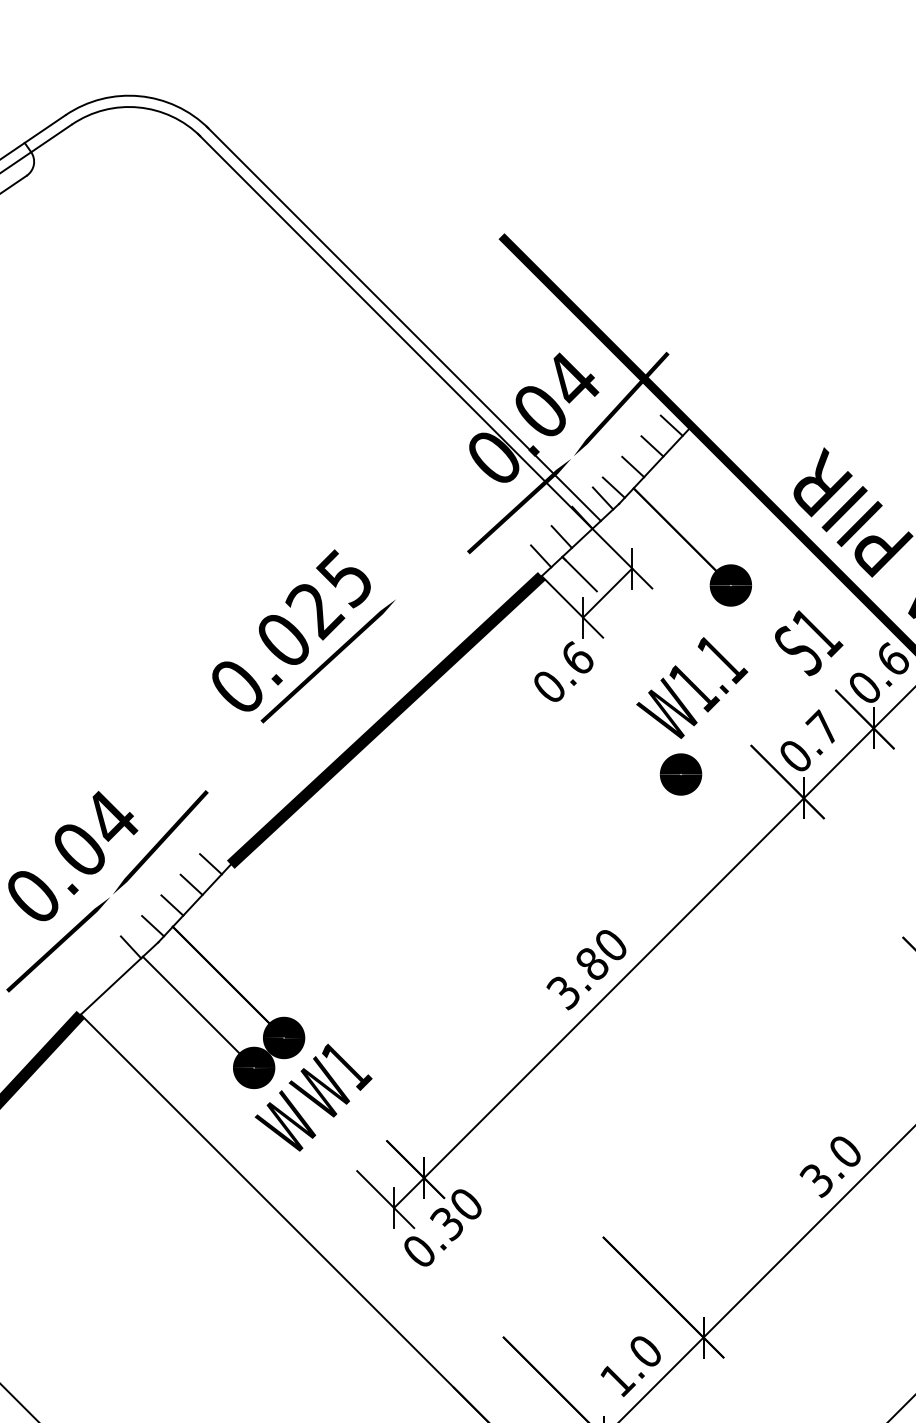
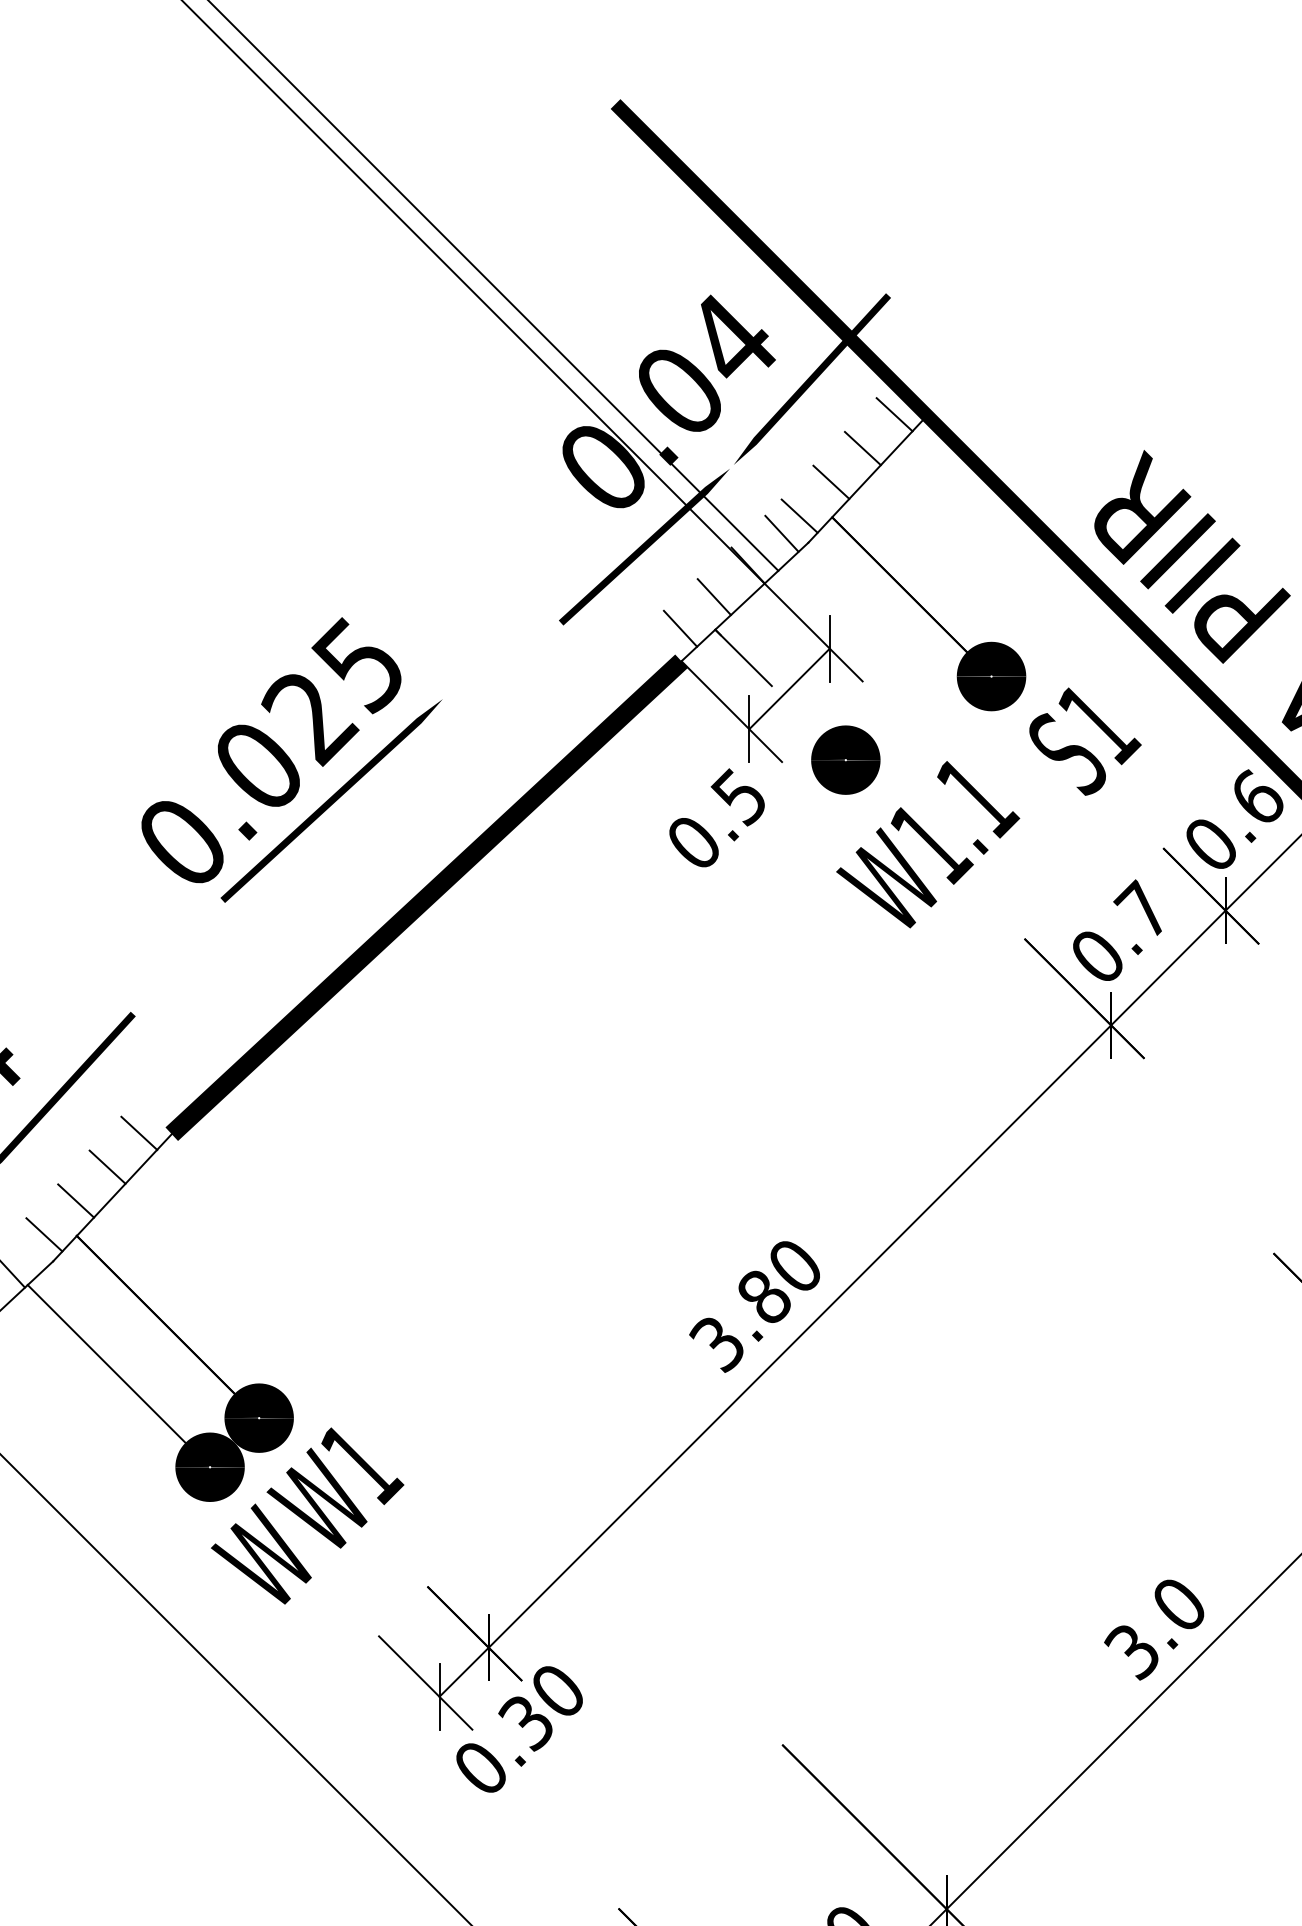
text: (809, 643) -> (1085, 742), moved
text: (576, 658) -> (738, 796), 0.6 -> 0.5
part: (680, 774) -> (844, 760), moved

